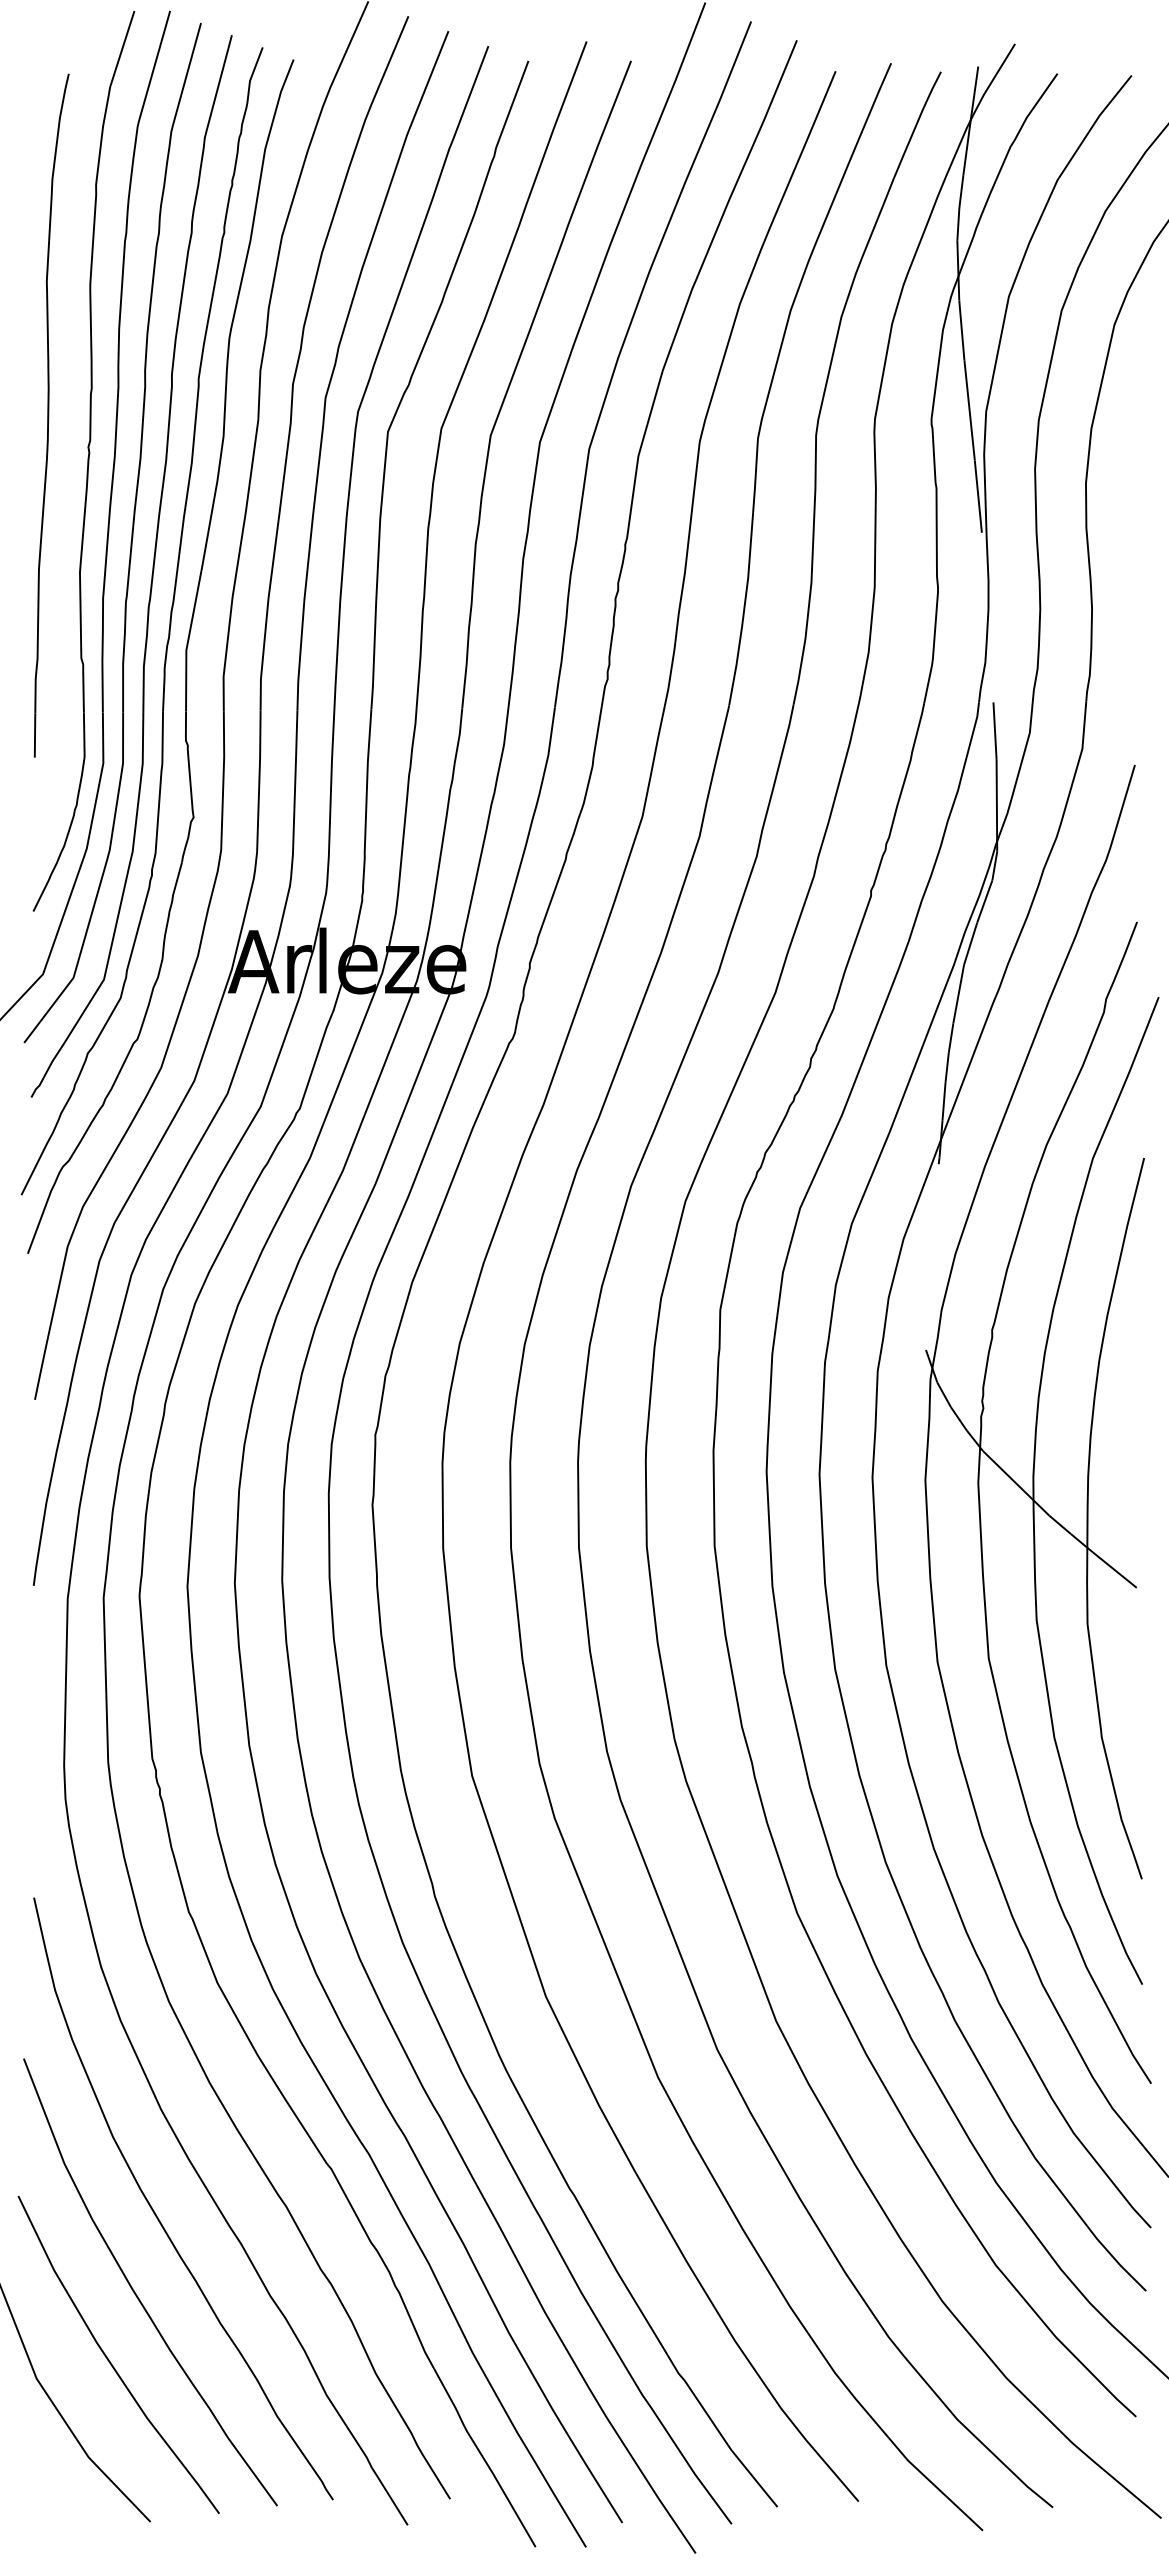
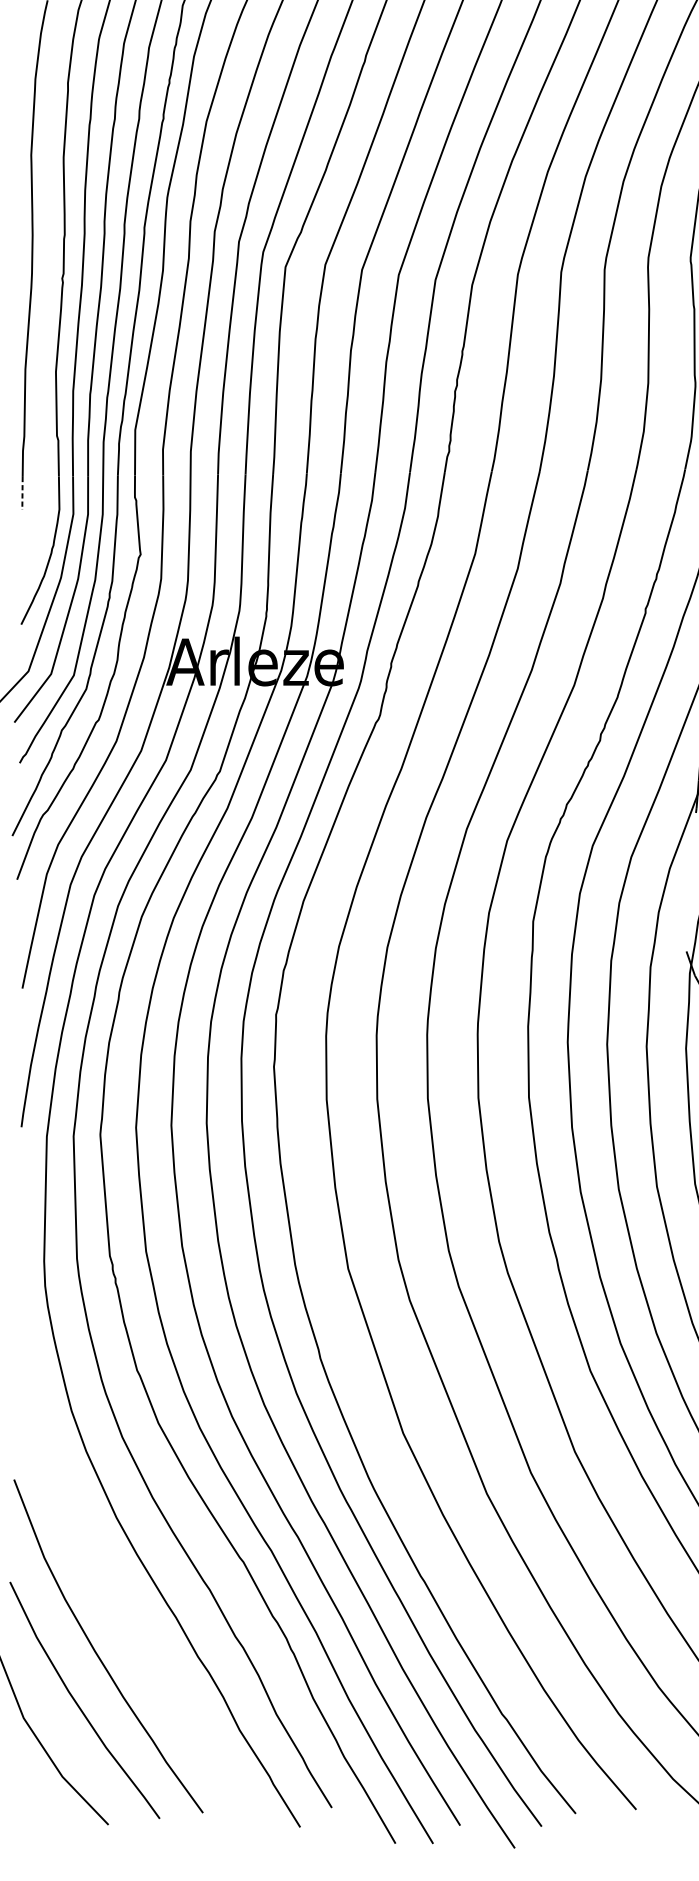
line: (35, 735) -> (22, 493), solid -> dashed
curve: (157, 2215) -> (113, 1596), removed

